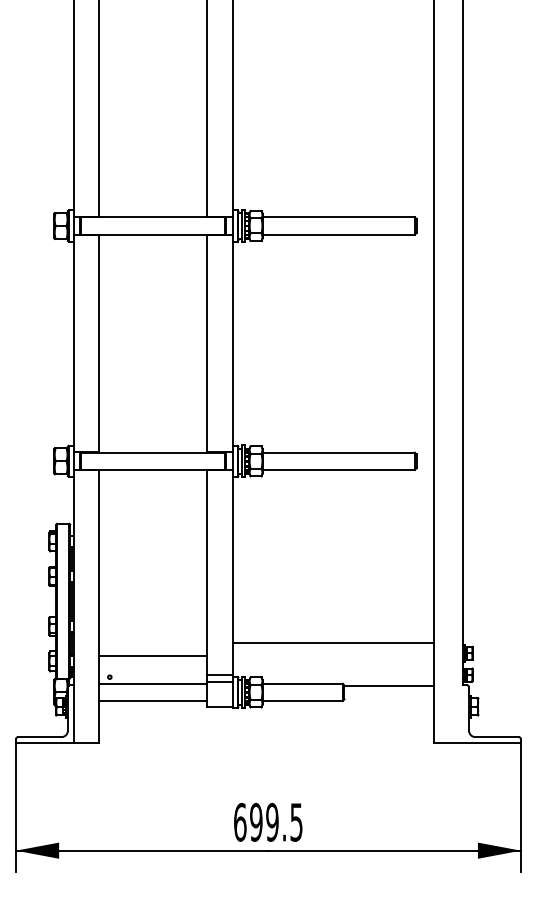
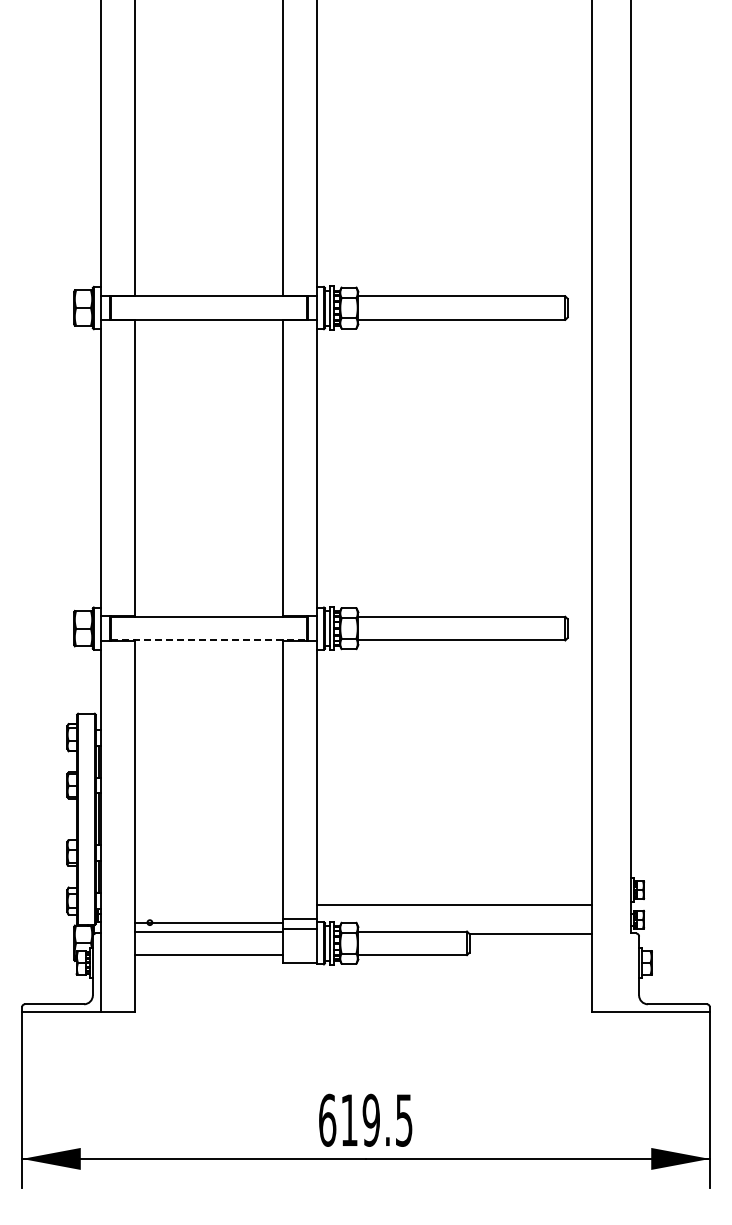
line: (153, 470) -> (209, 640), solid -> dashed
line: (333, 642) -> (454, 905), moved
line: (152, 655) -> (208, 922), moved
text: (255, 821) -> (348, 1119), 699.5 -> 619.5

